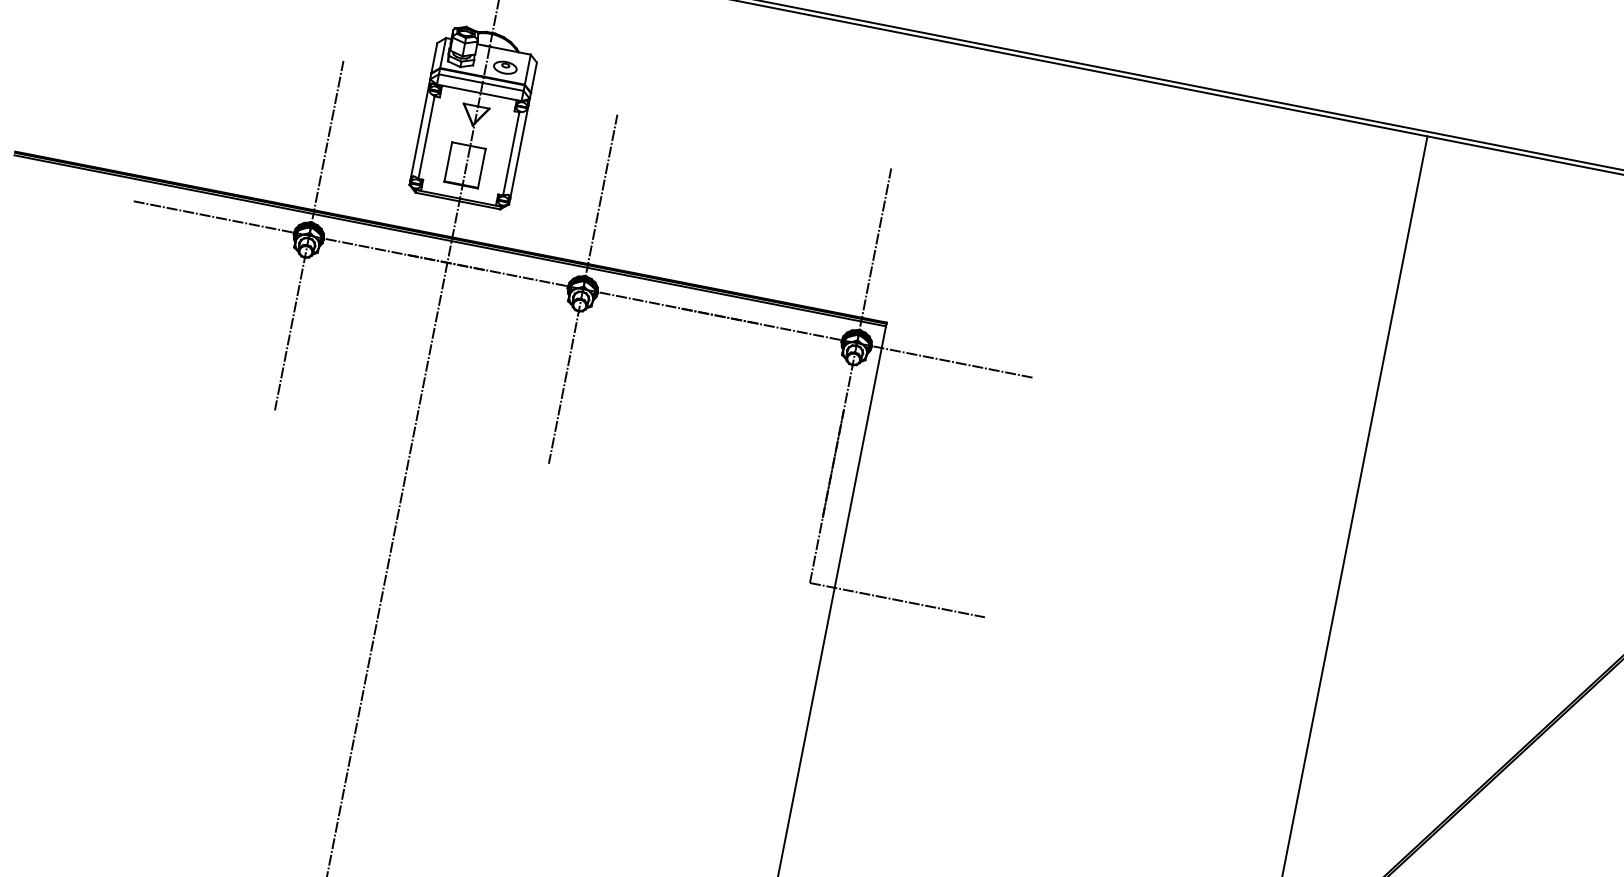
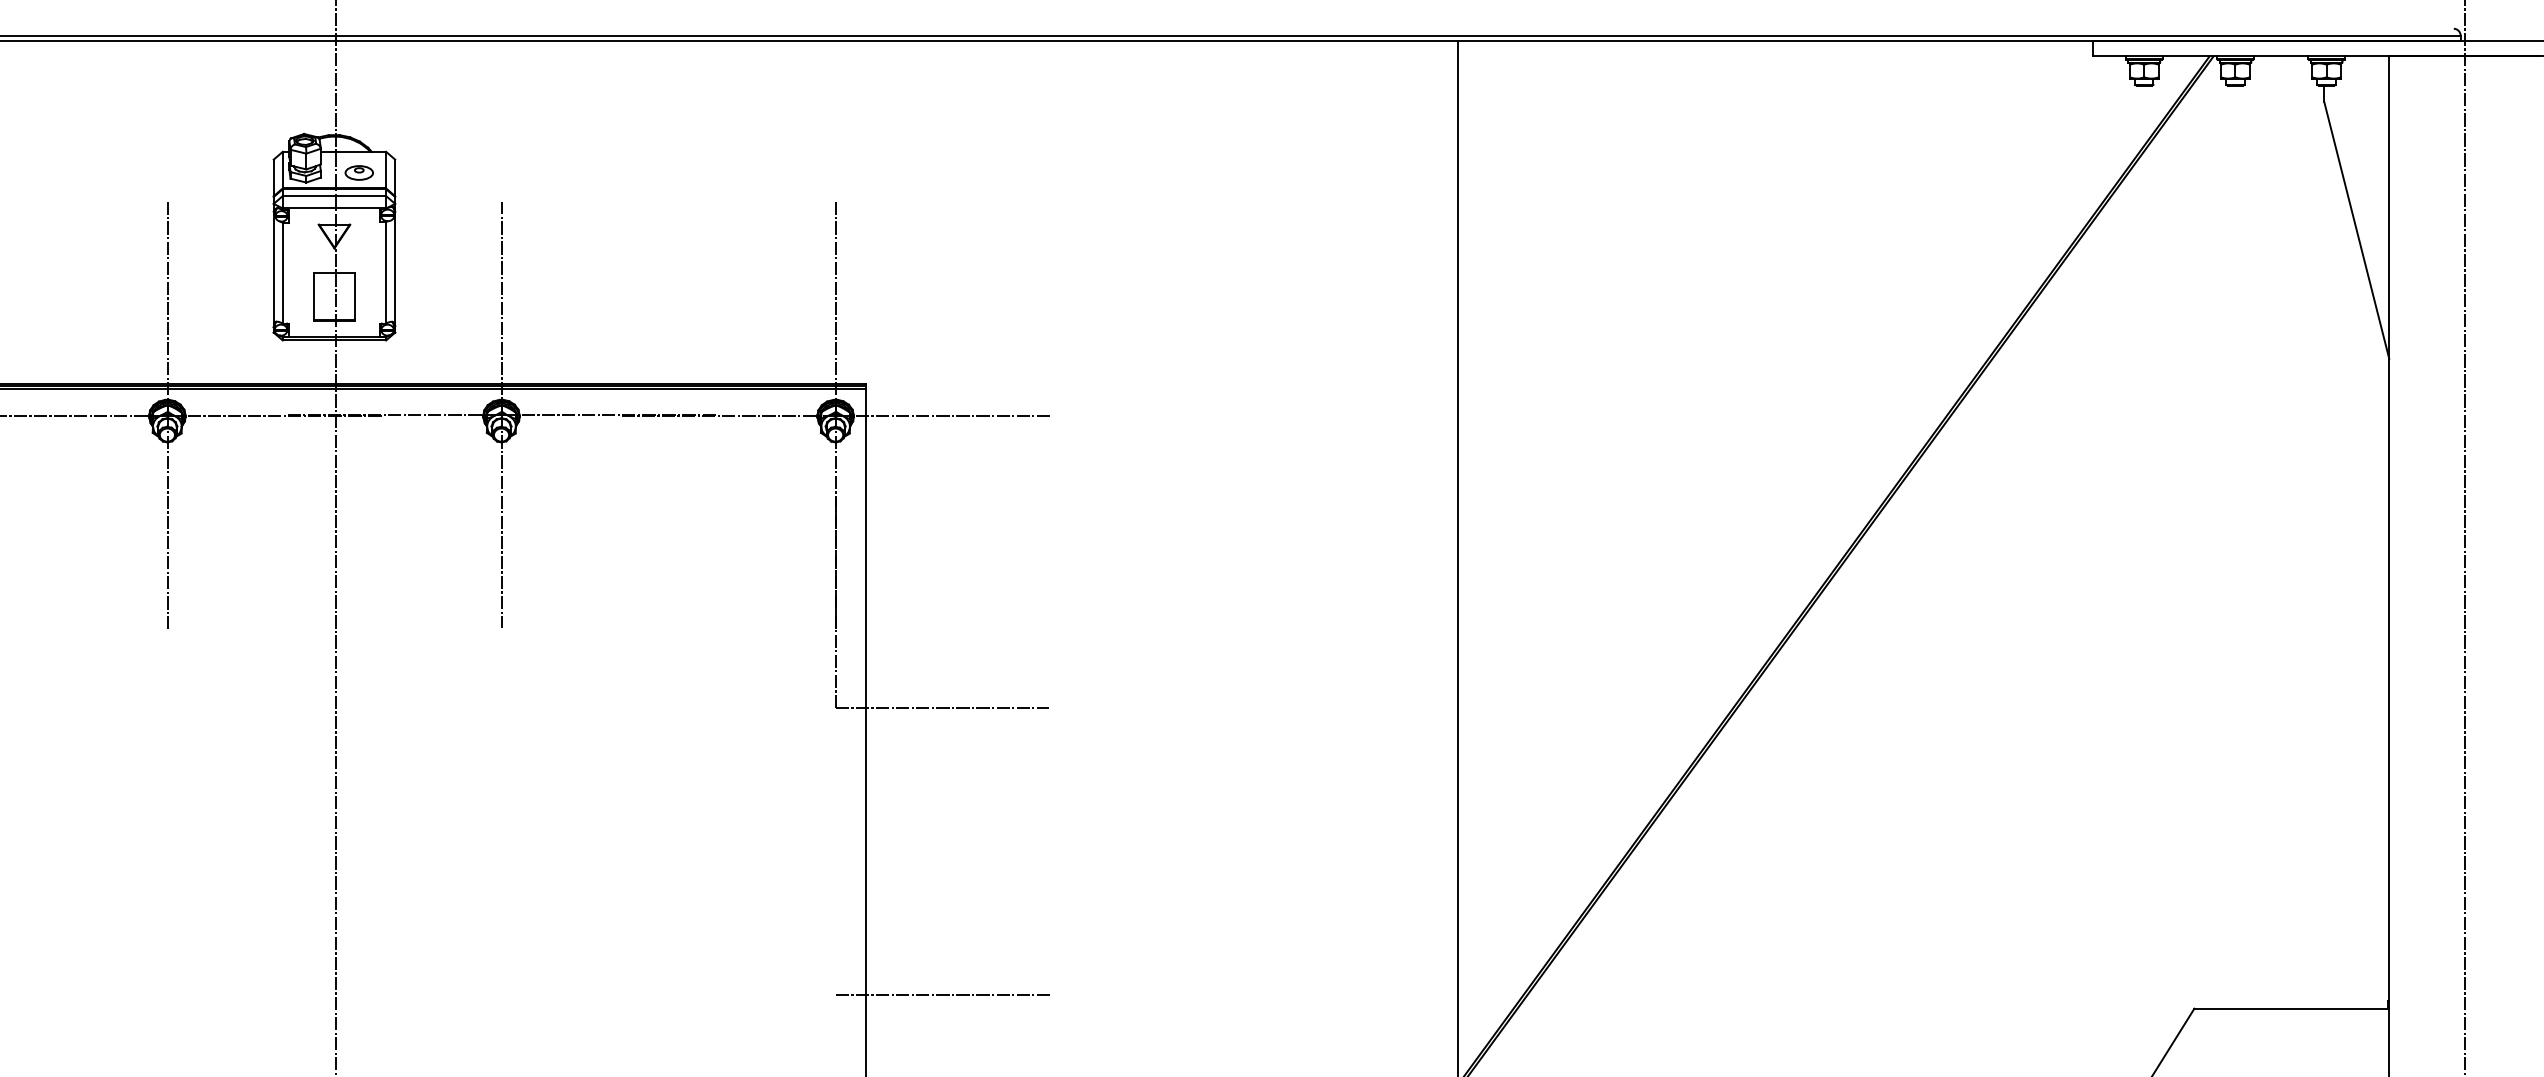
line: (851, 835) -> (943, 995), added

